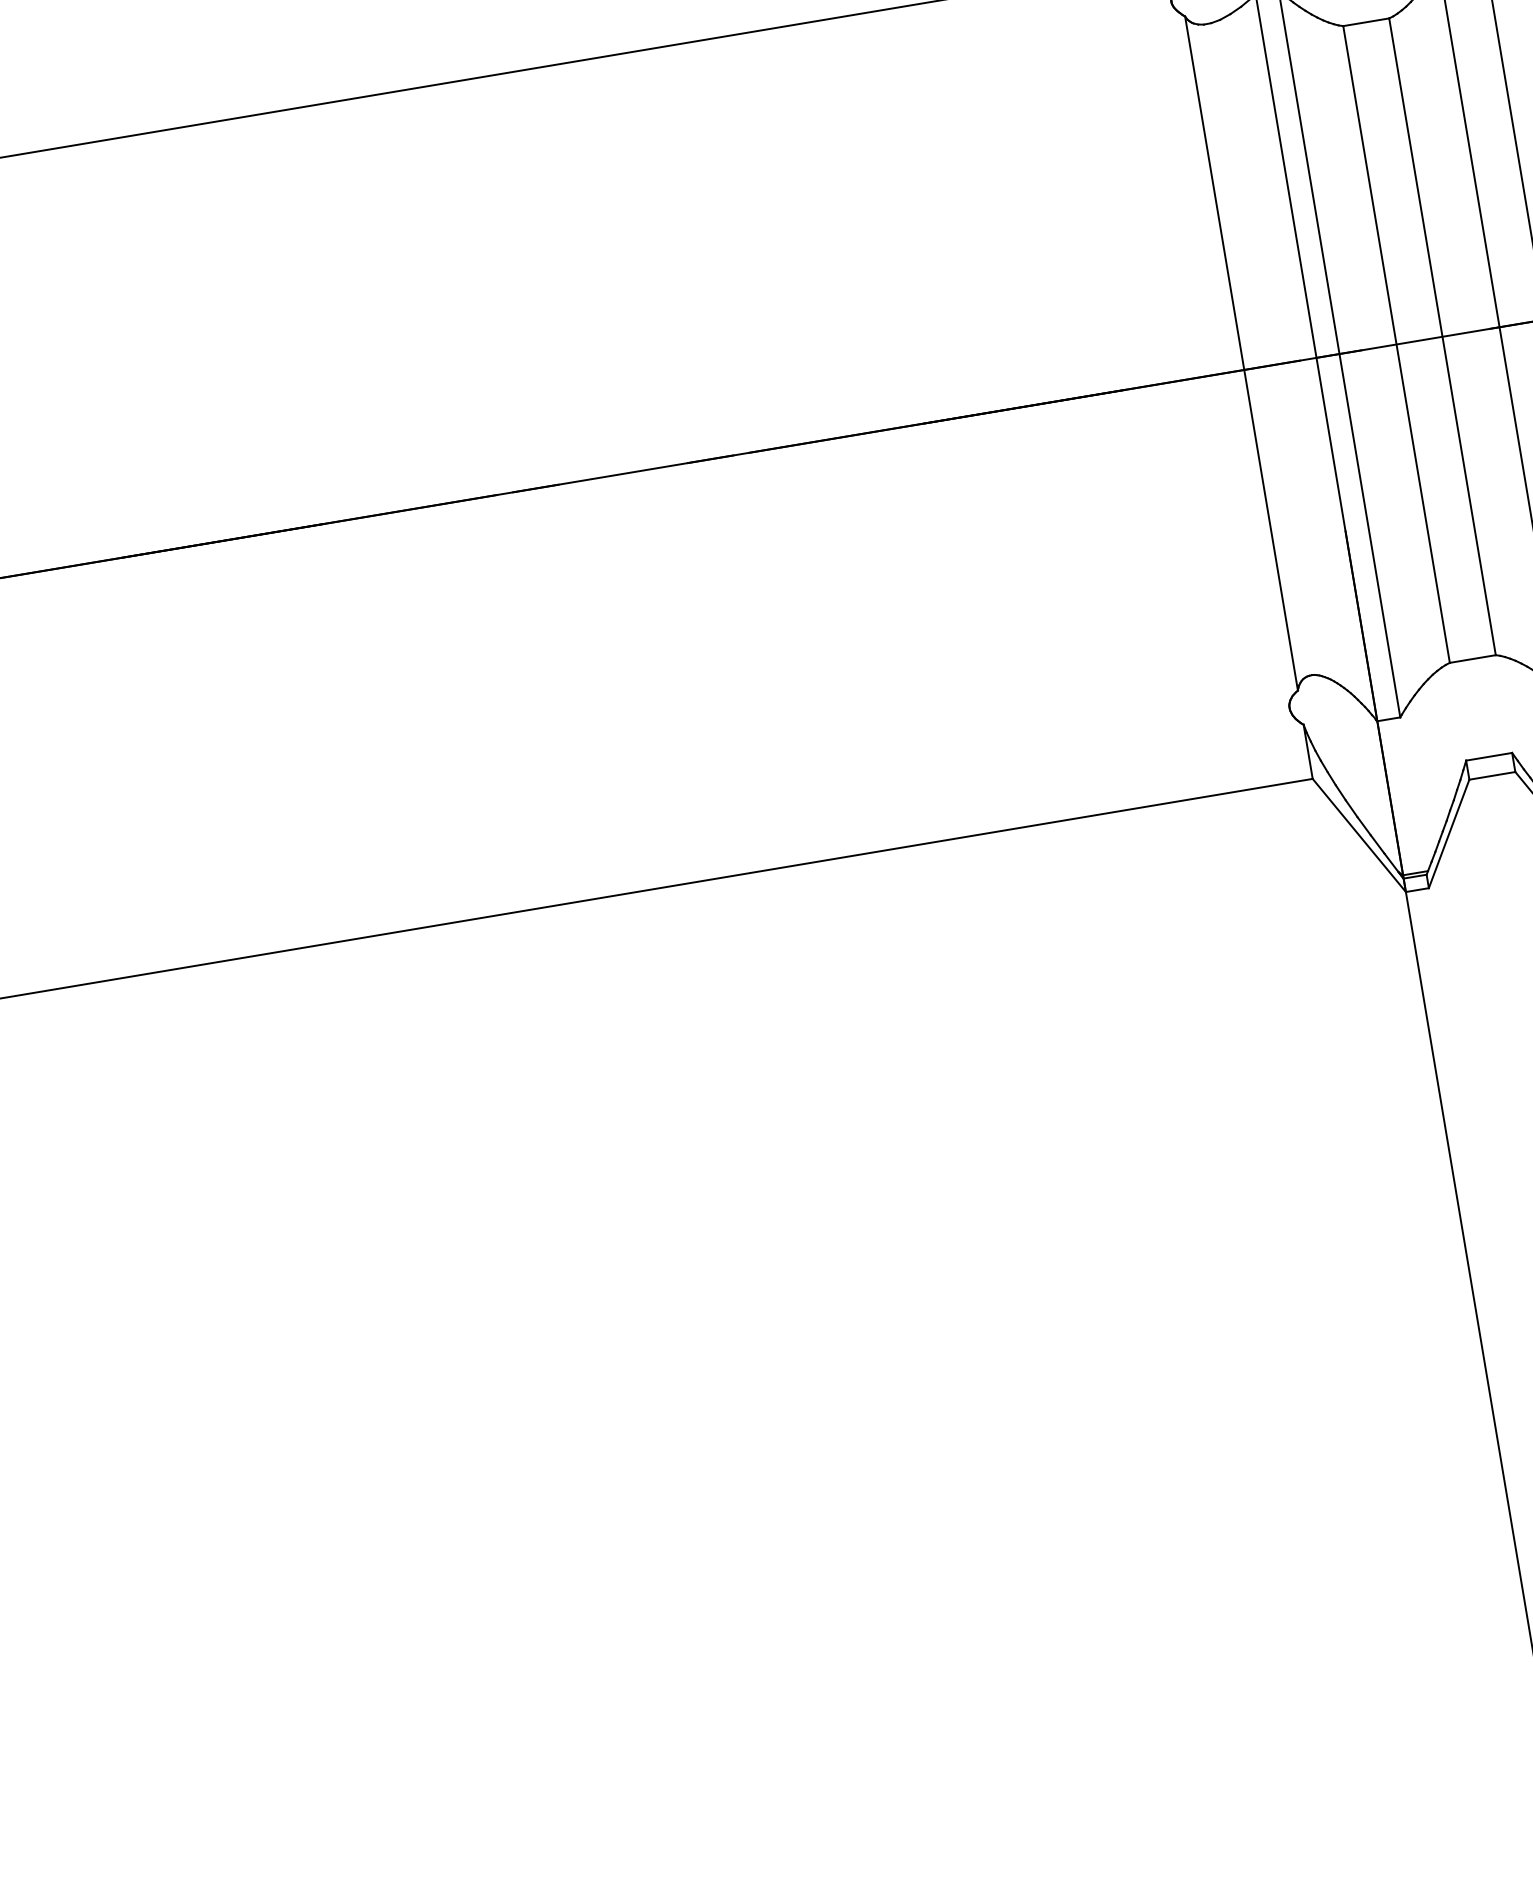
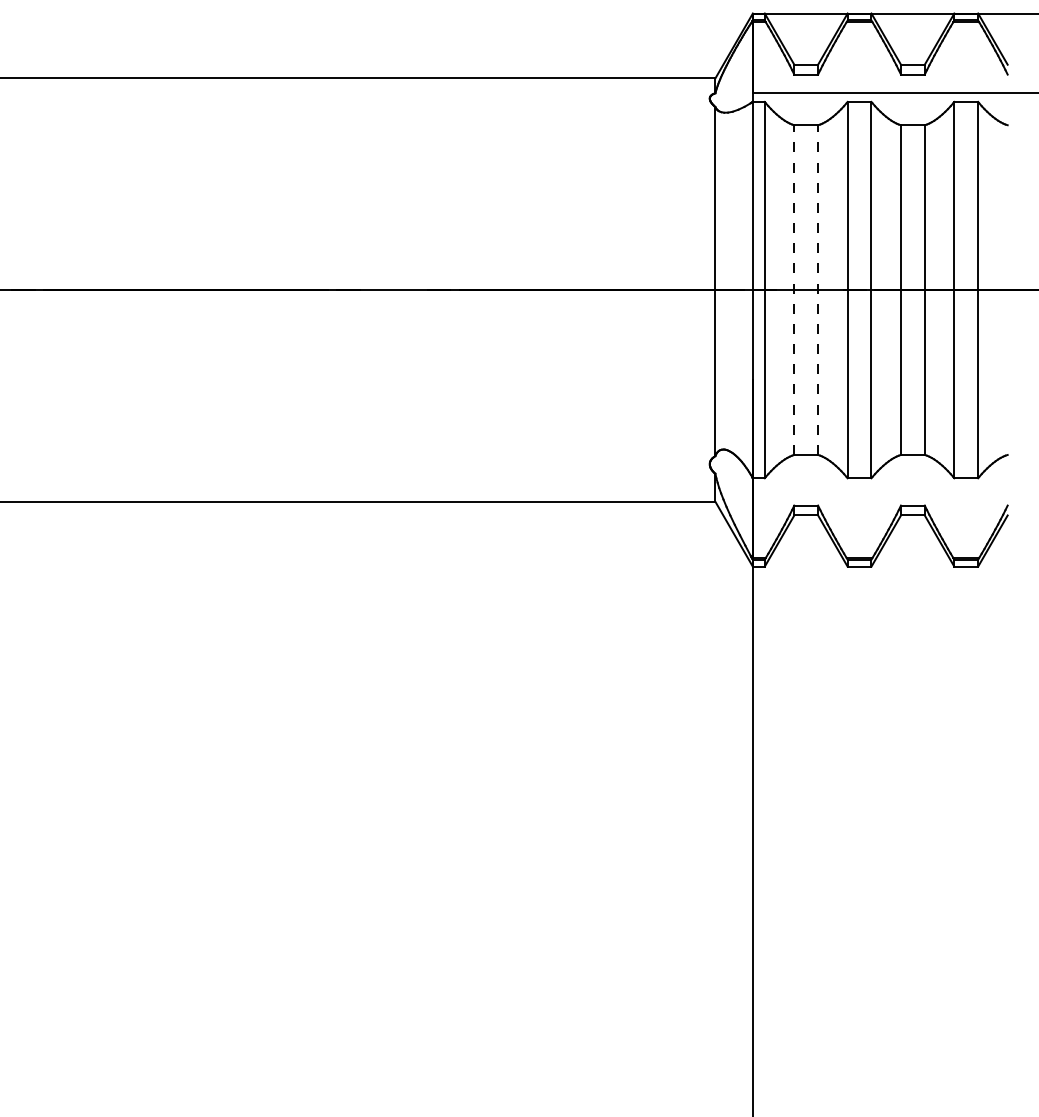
line: (1443, 337) -> (818, 290), solid -> dashed
line: (1397, 345) -> (794, 290), solid -> dashed

